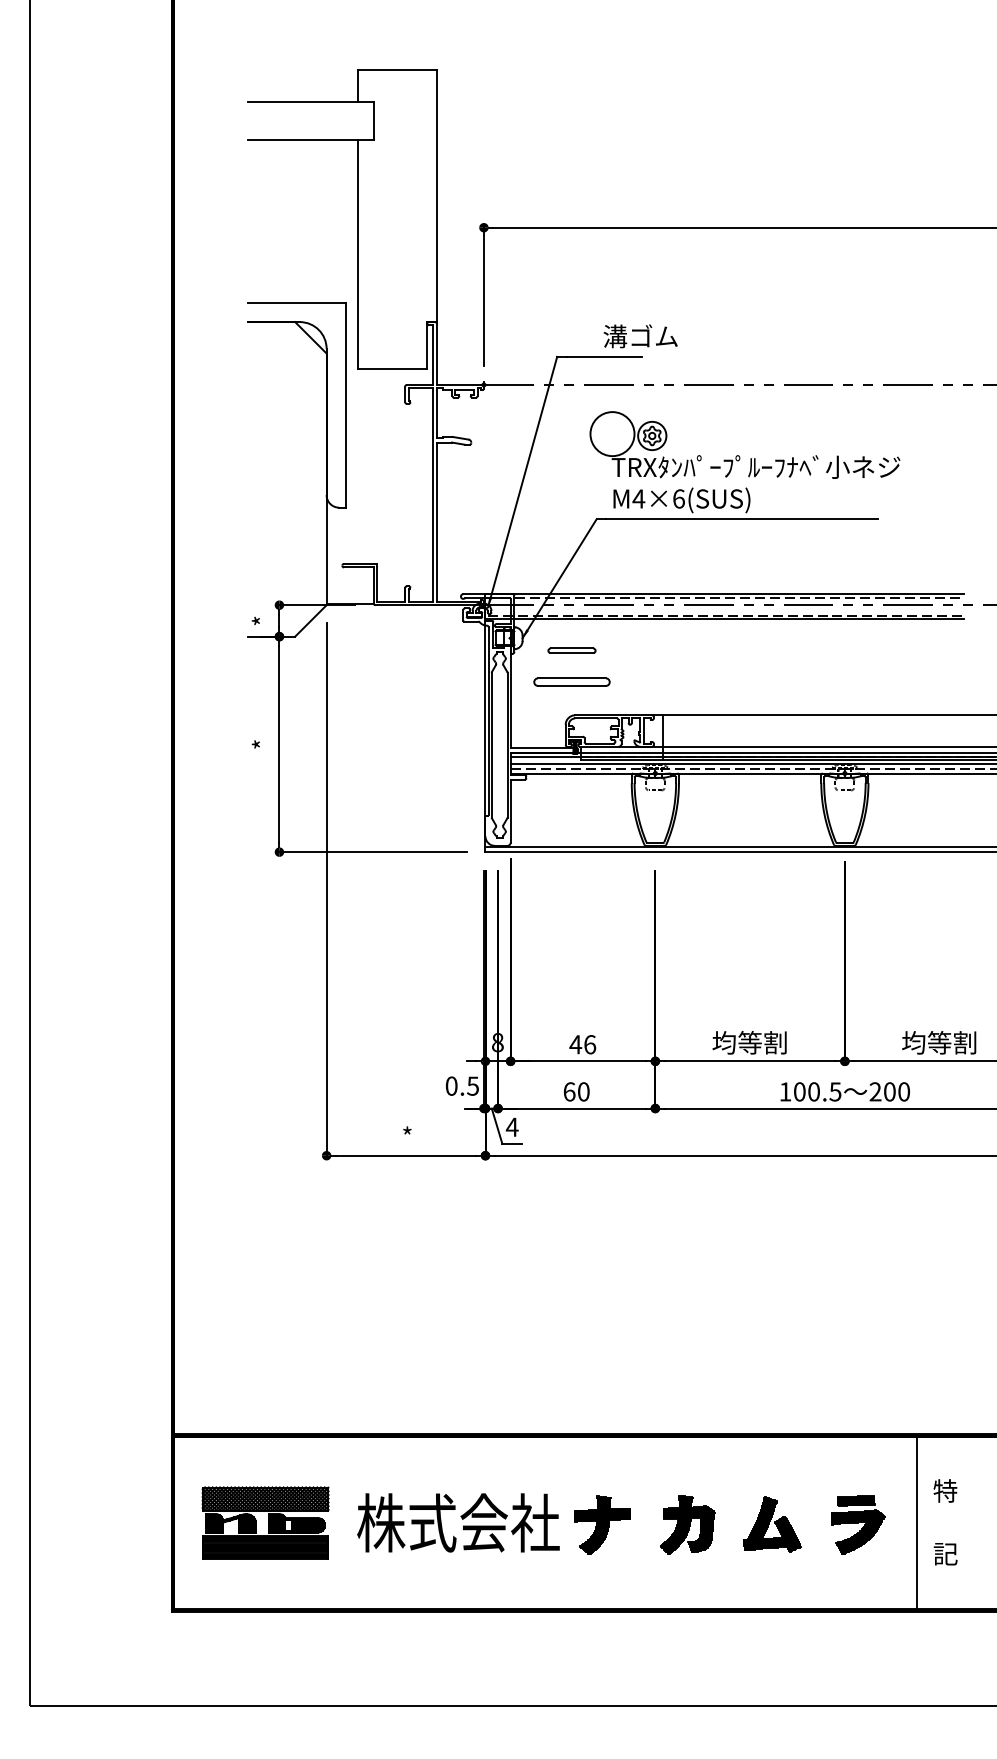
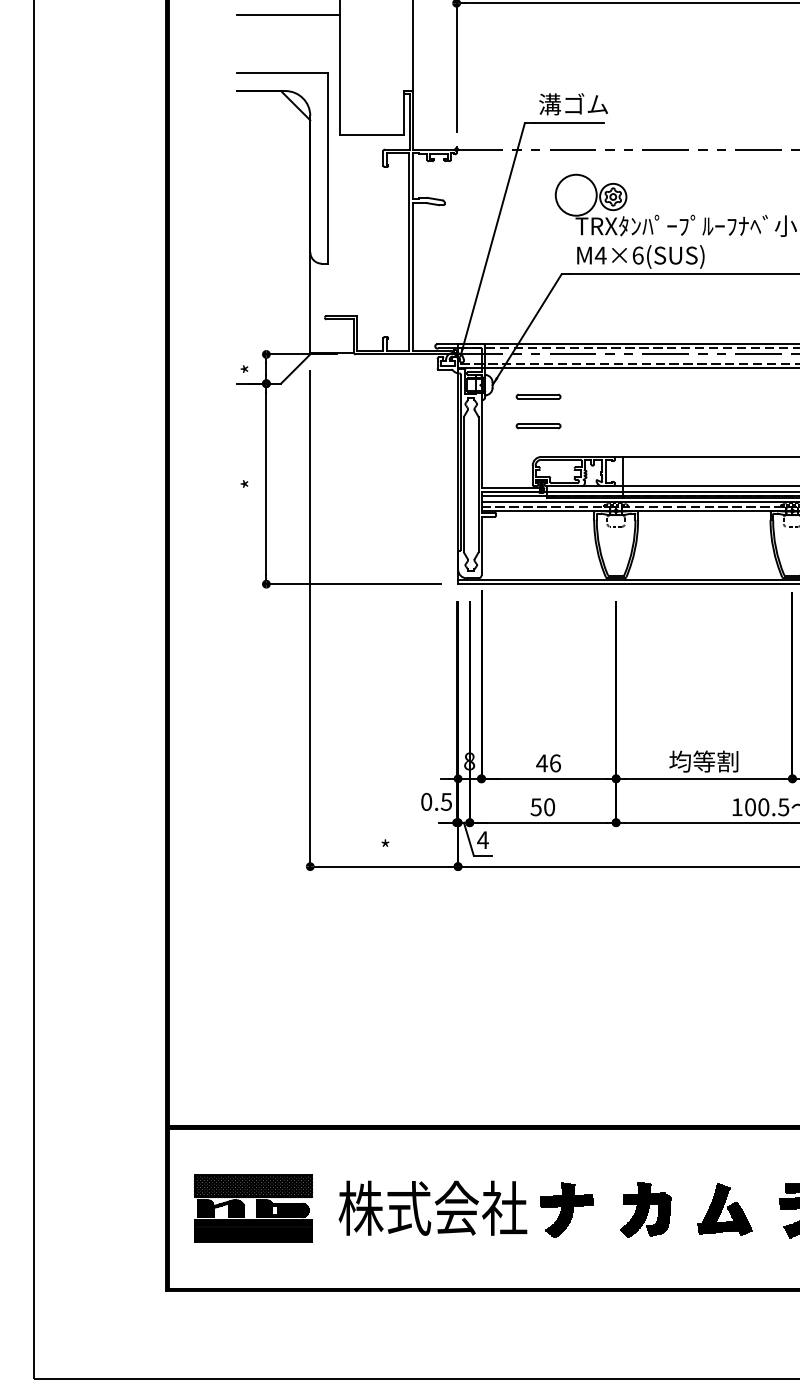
line: (302, 240) -> (287, 15), added
text: (640, 336) -> (573, 104), moved
part: (571, 682) -> (538, 426), size x0.62
text: (569, 1091) -> (536, 806), 60 -> 50

